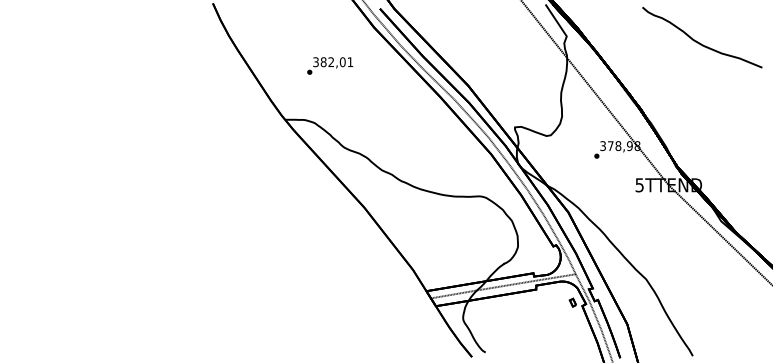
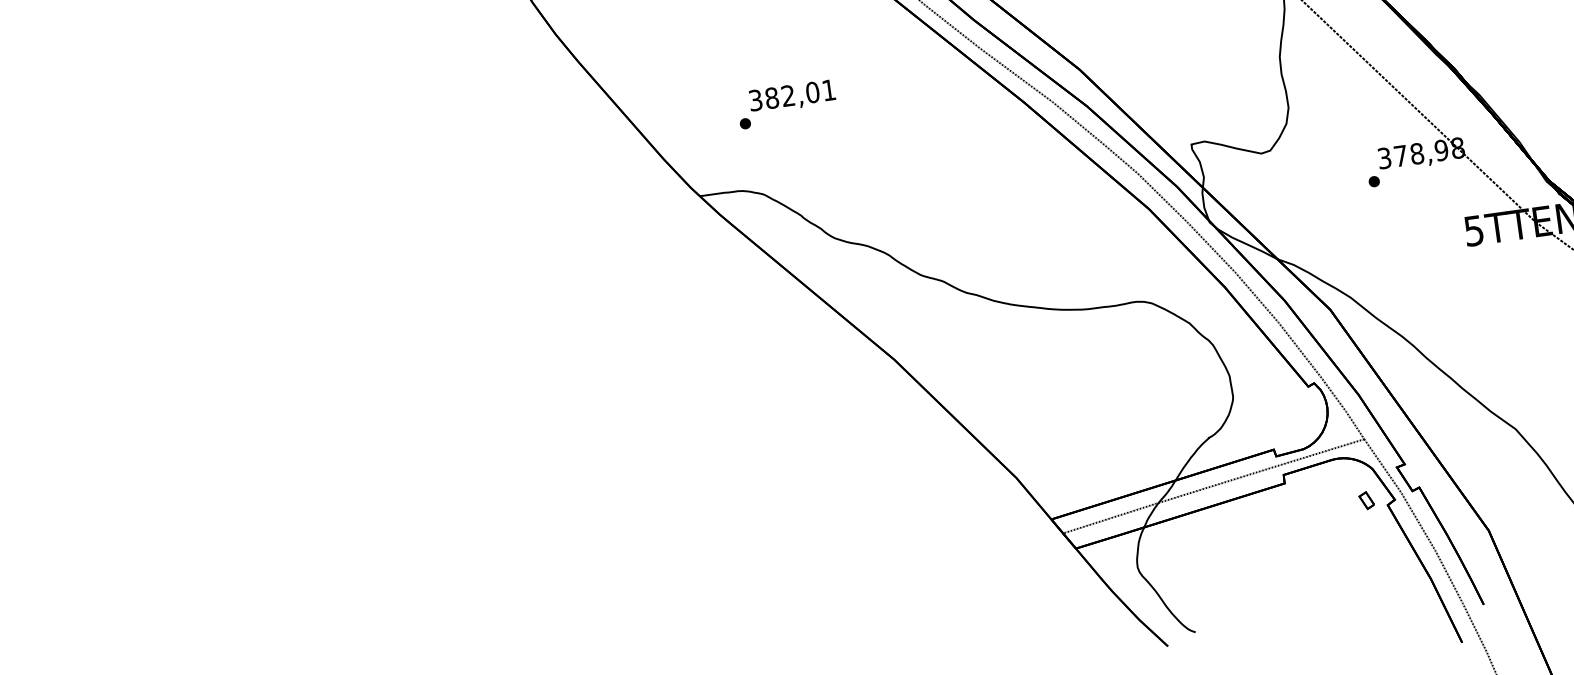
text: (330, 65) -> (787, 103), moved

